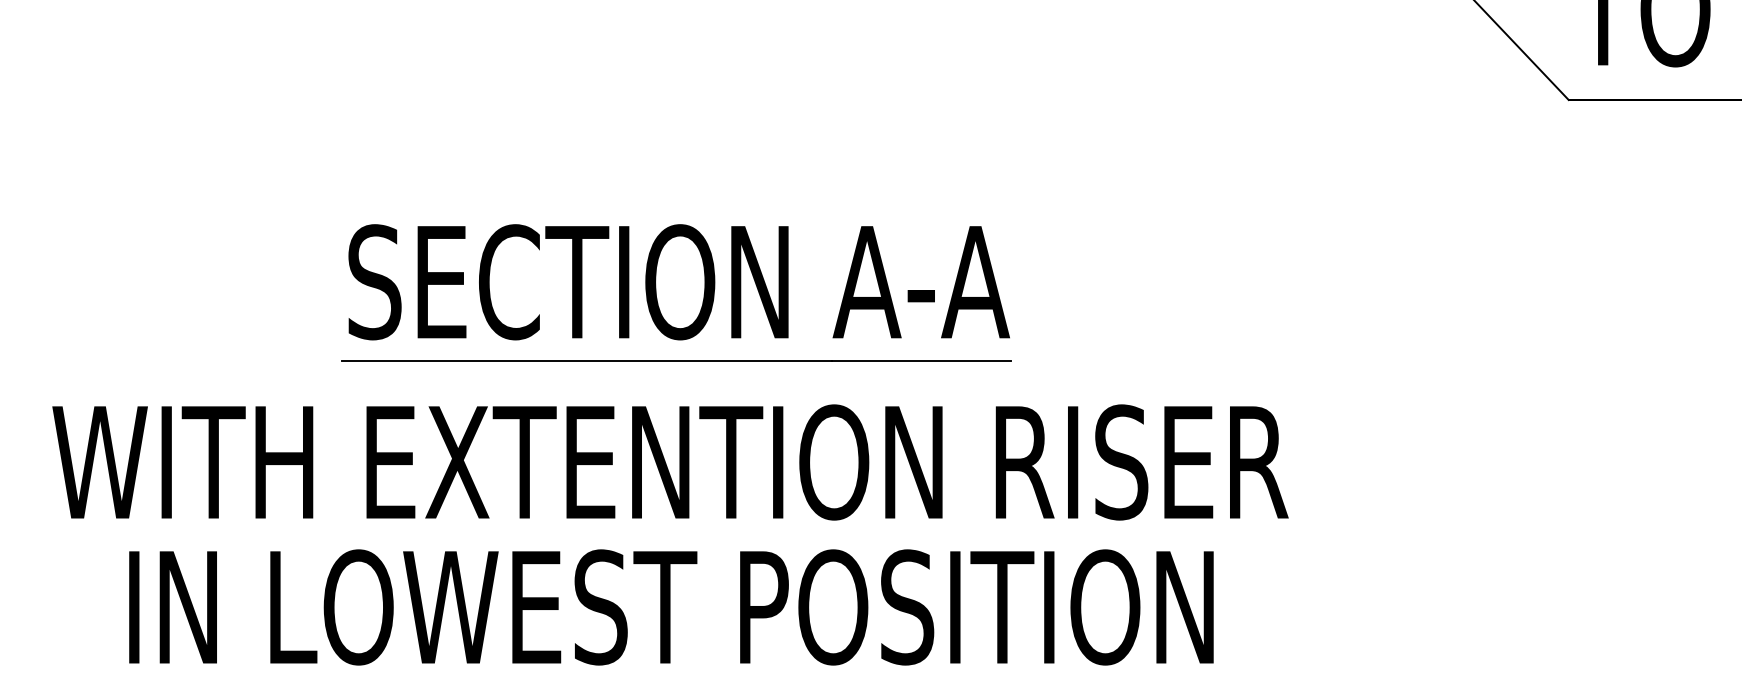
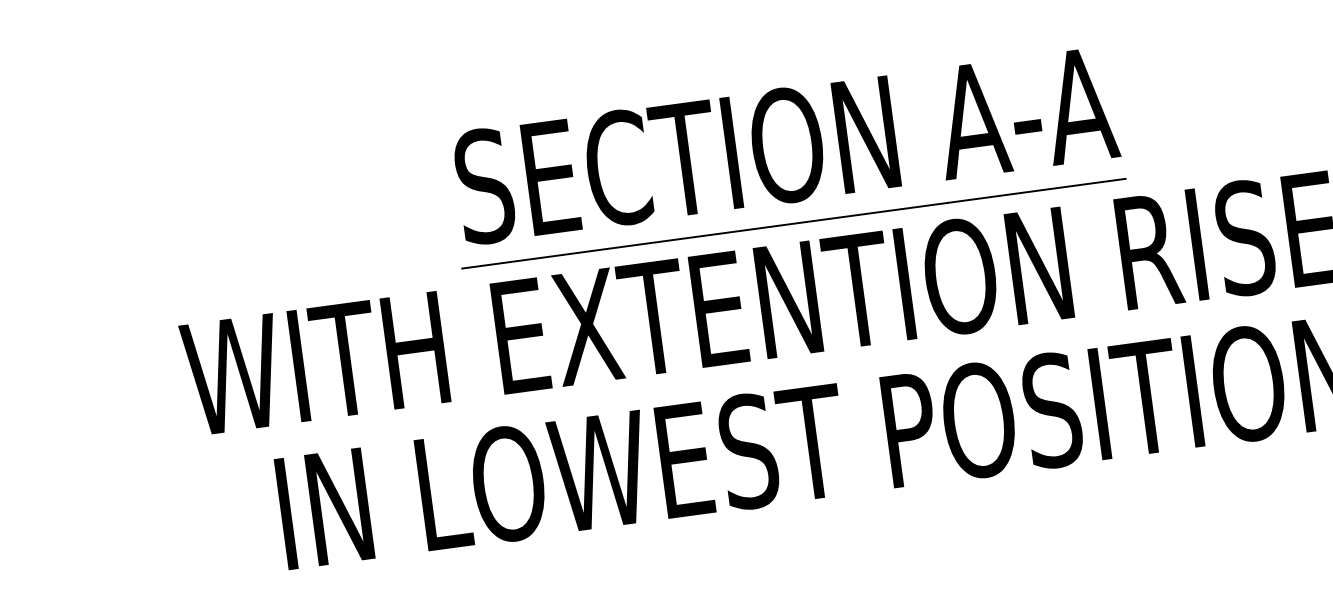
part: (676, 292) -> (784, 156), moved

